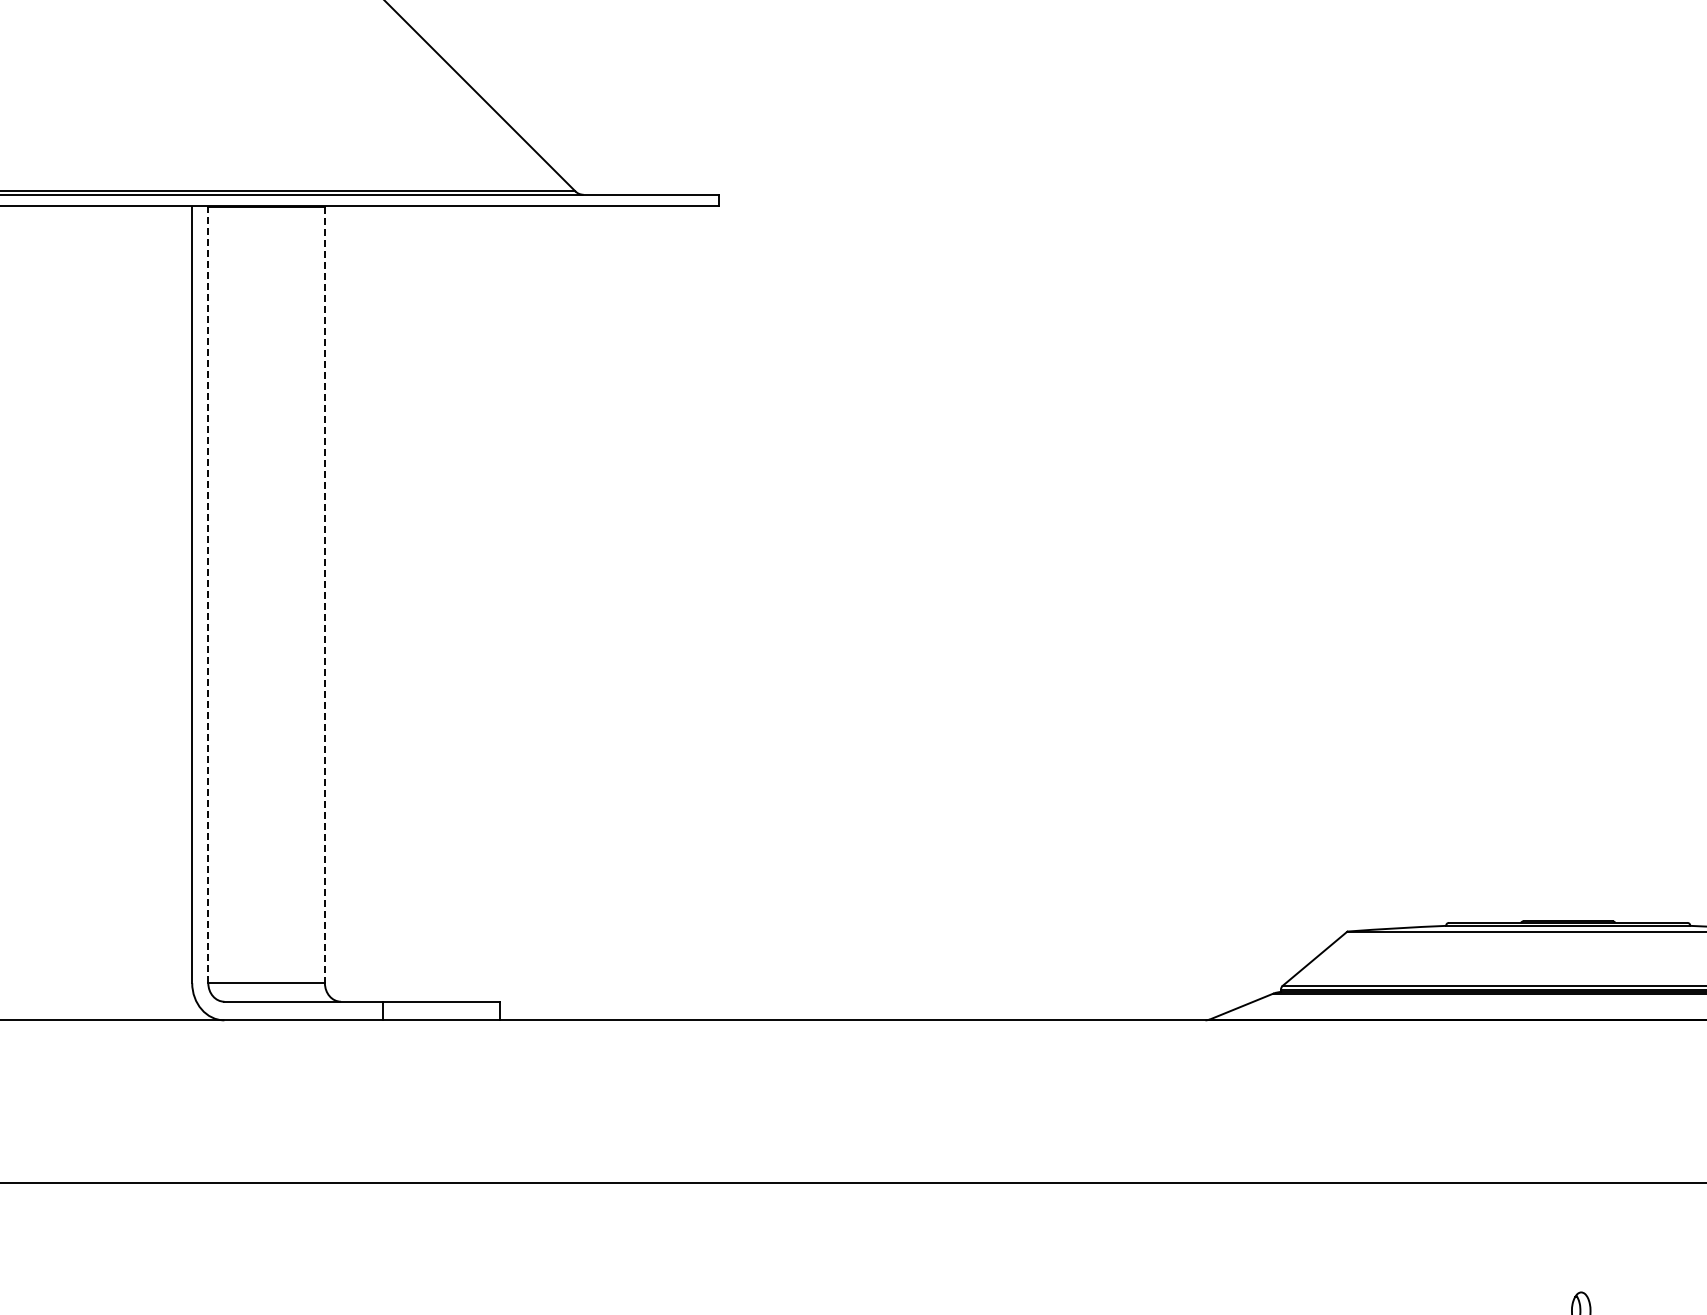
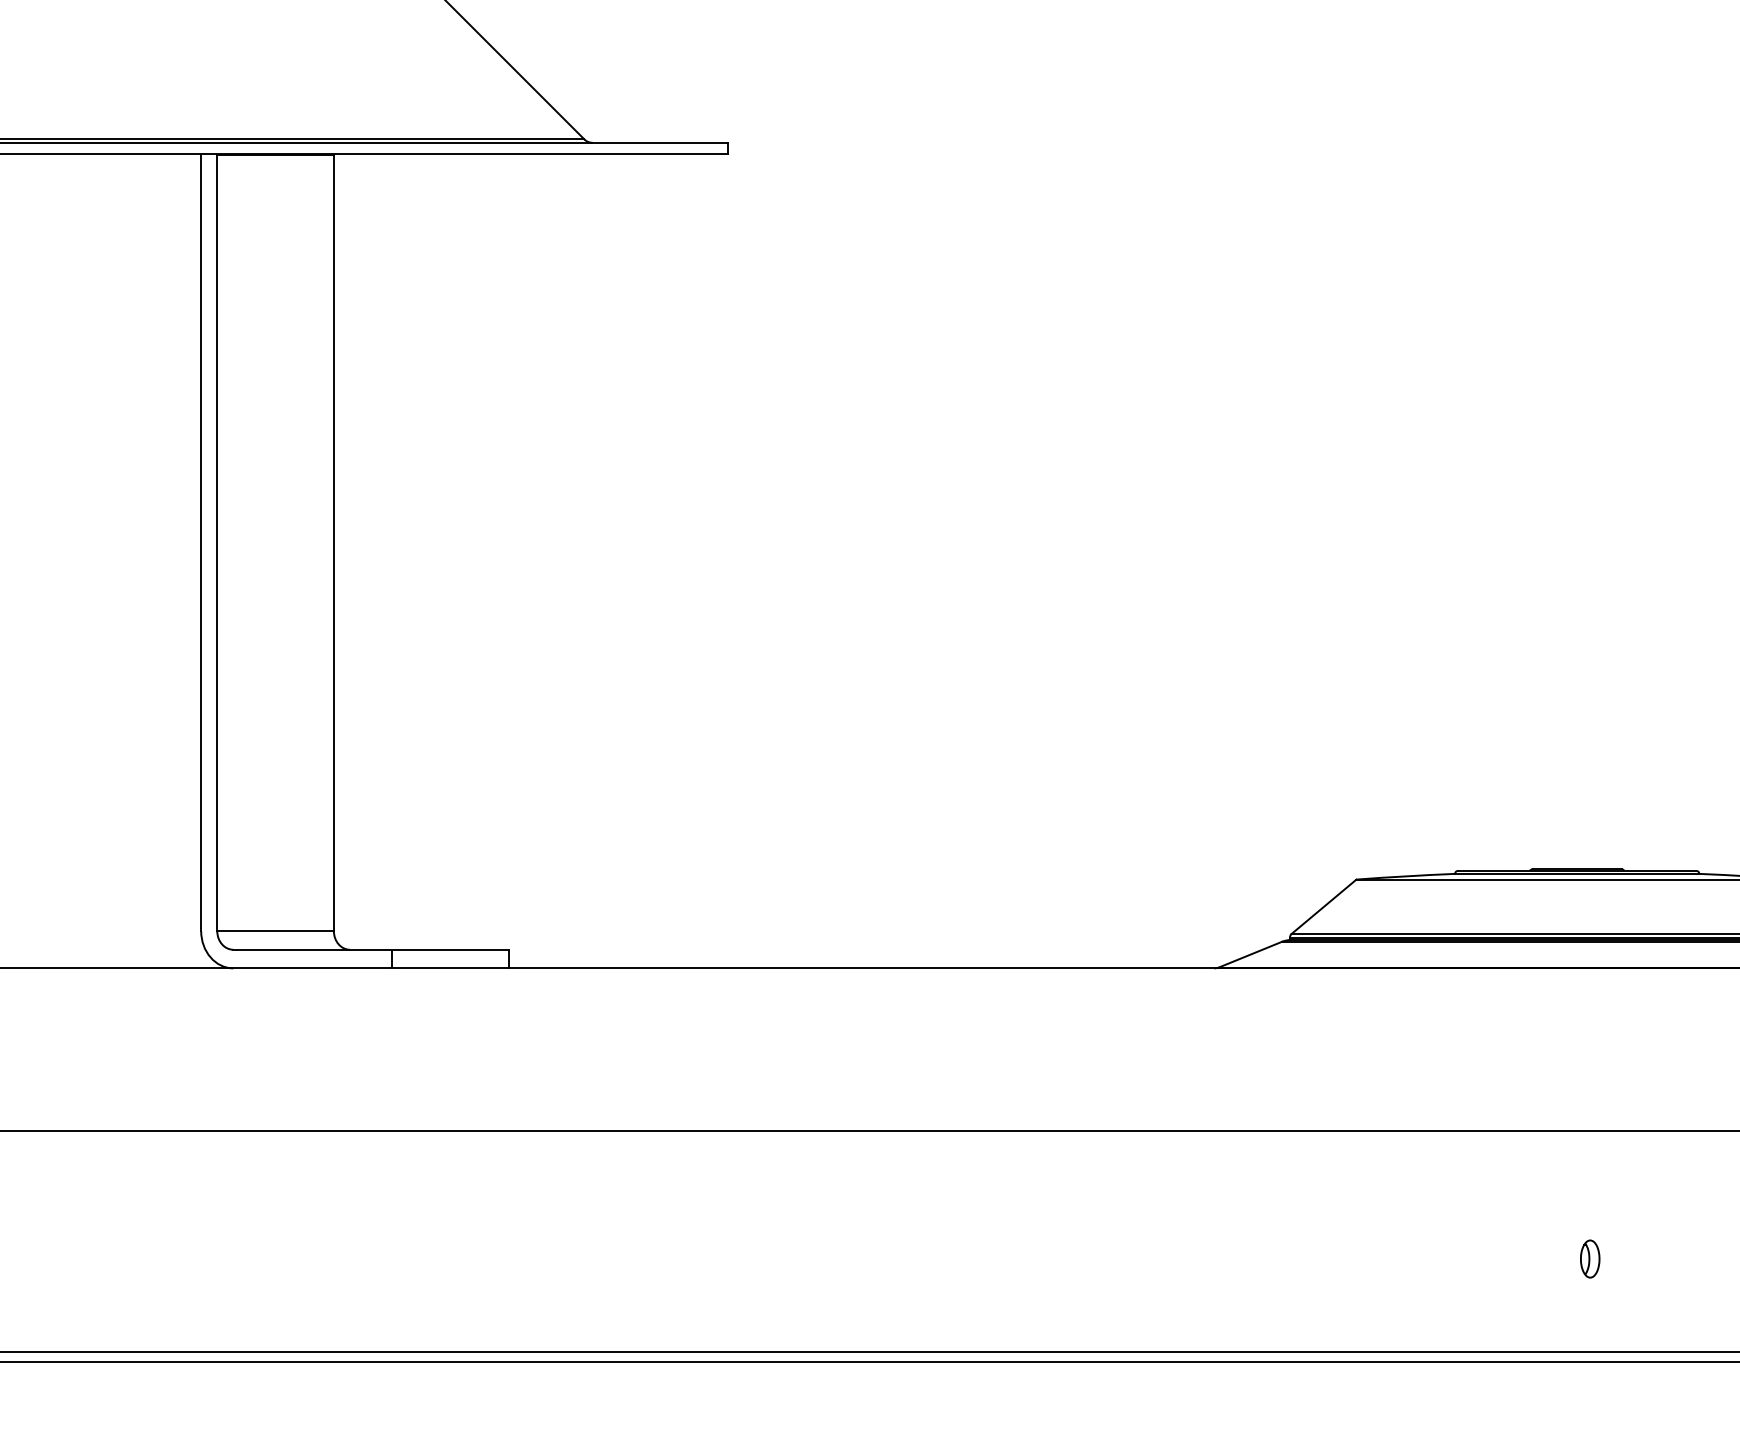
line: (208, 594) -> (217, 542), dashed -> solid
line: (324, 595) -> (333, 543), dashed -> solid

